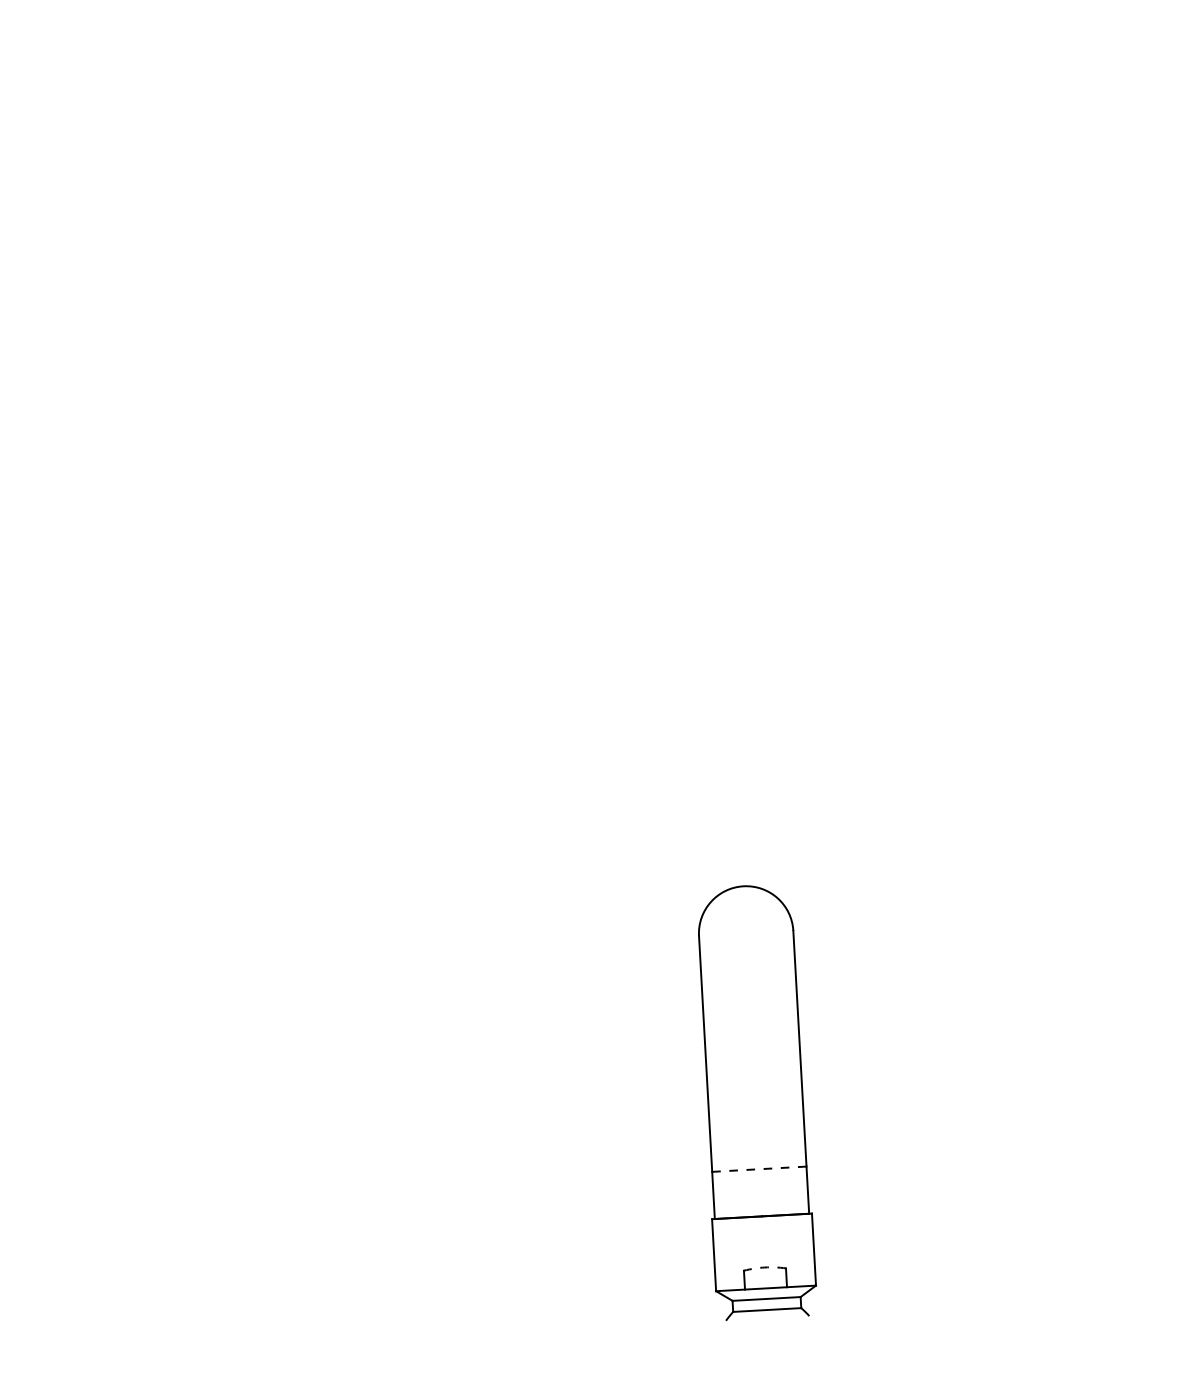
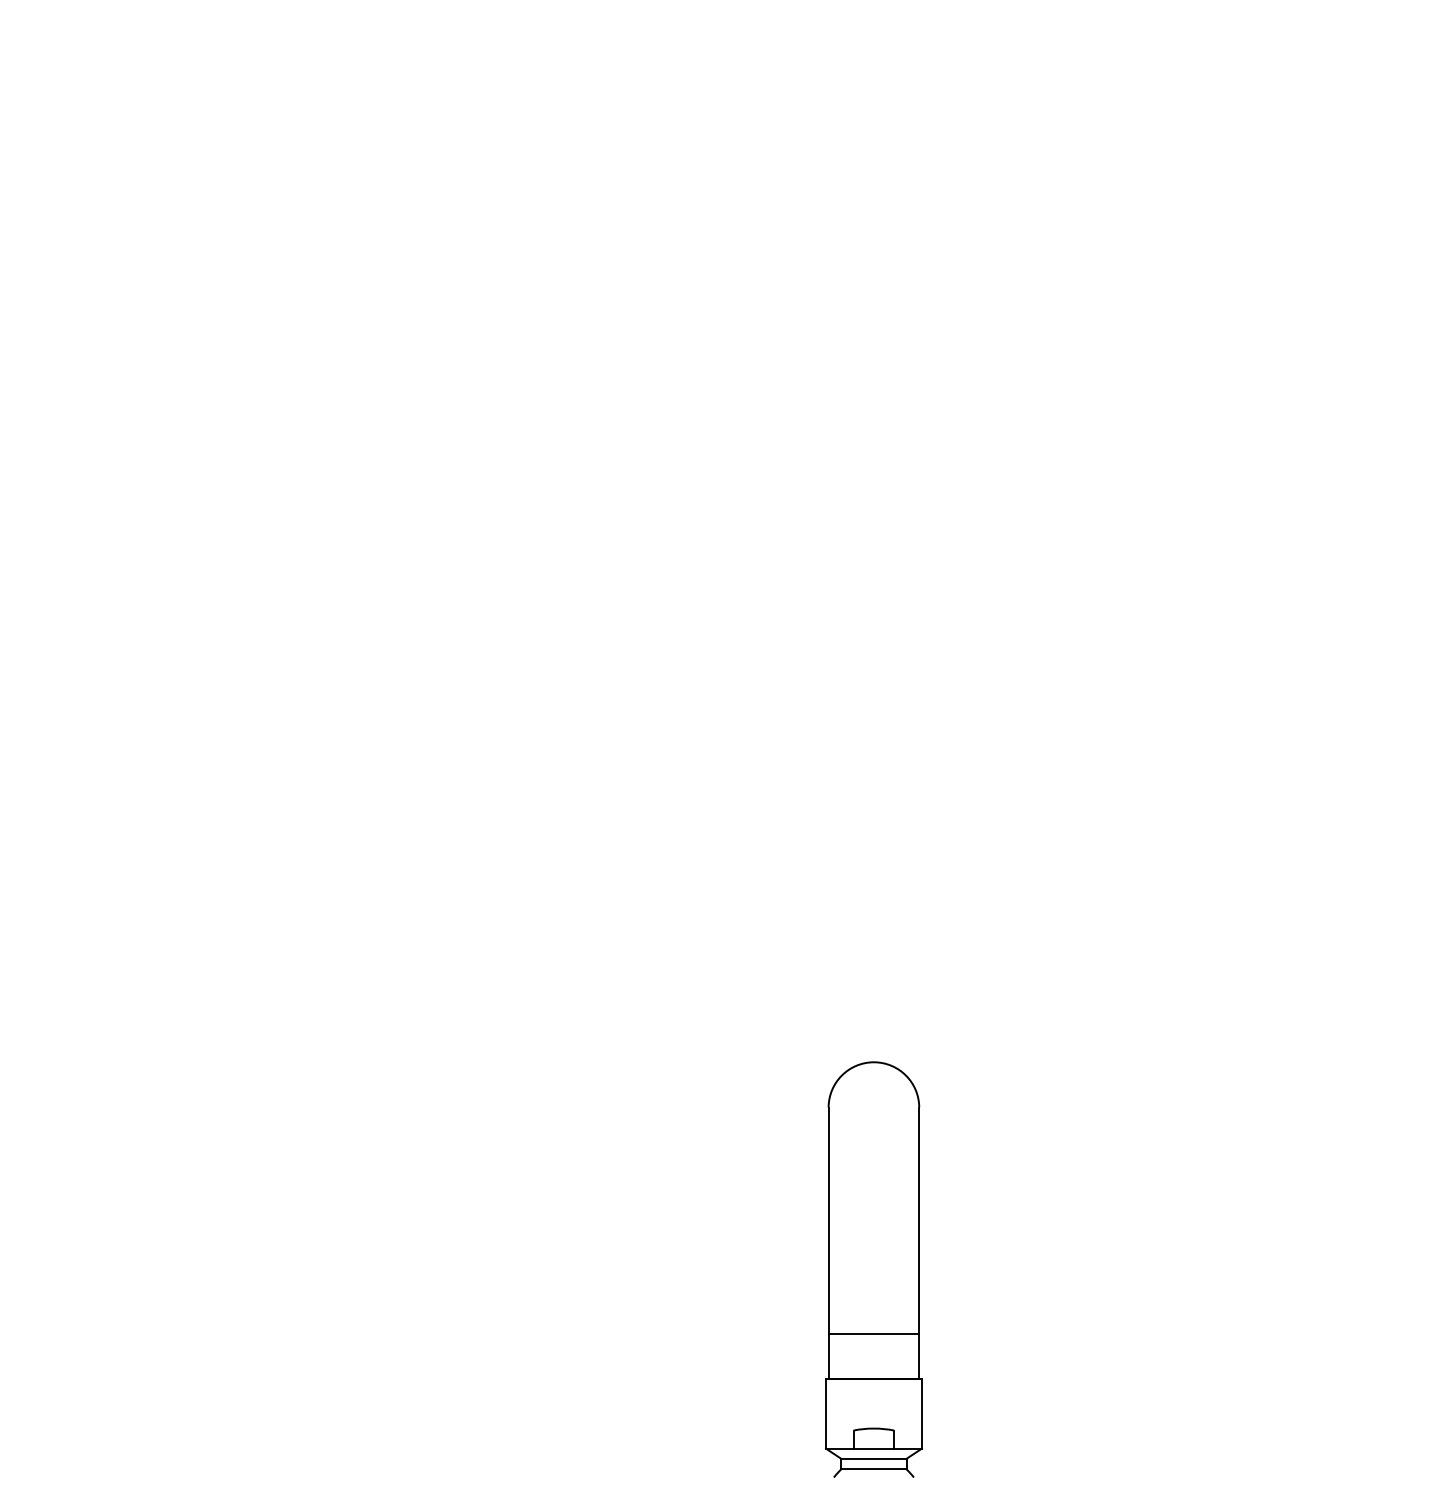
line: (759, 1169) -> (874, 1334), dashed -> solid
arc: (764, 1267) -> (873, 1428), dashed -> solid

